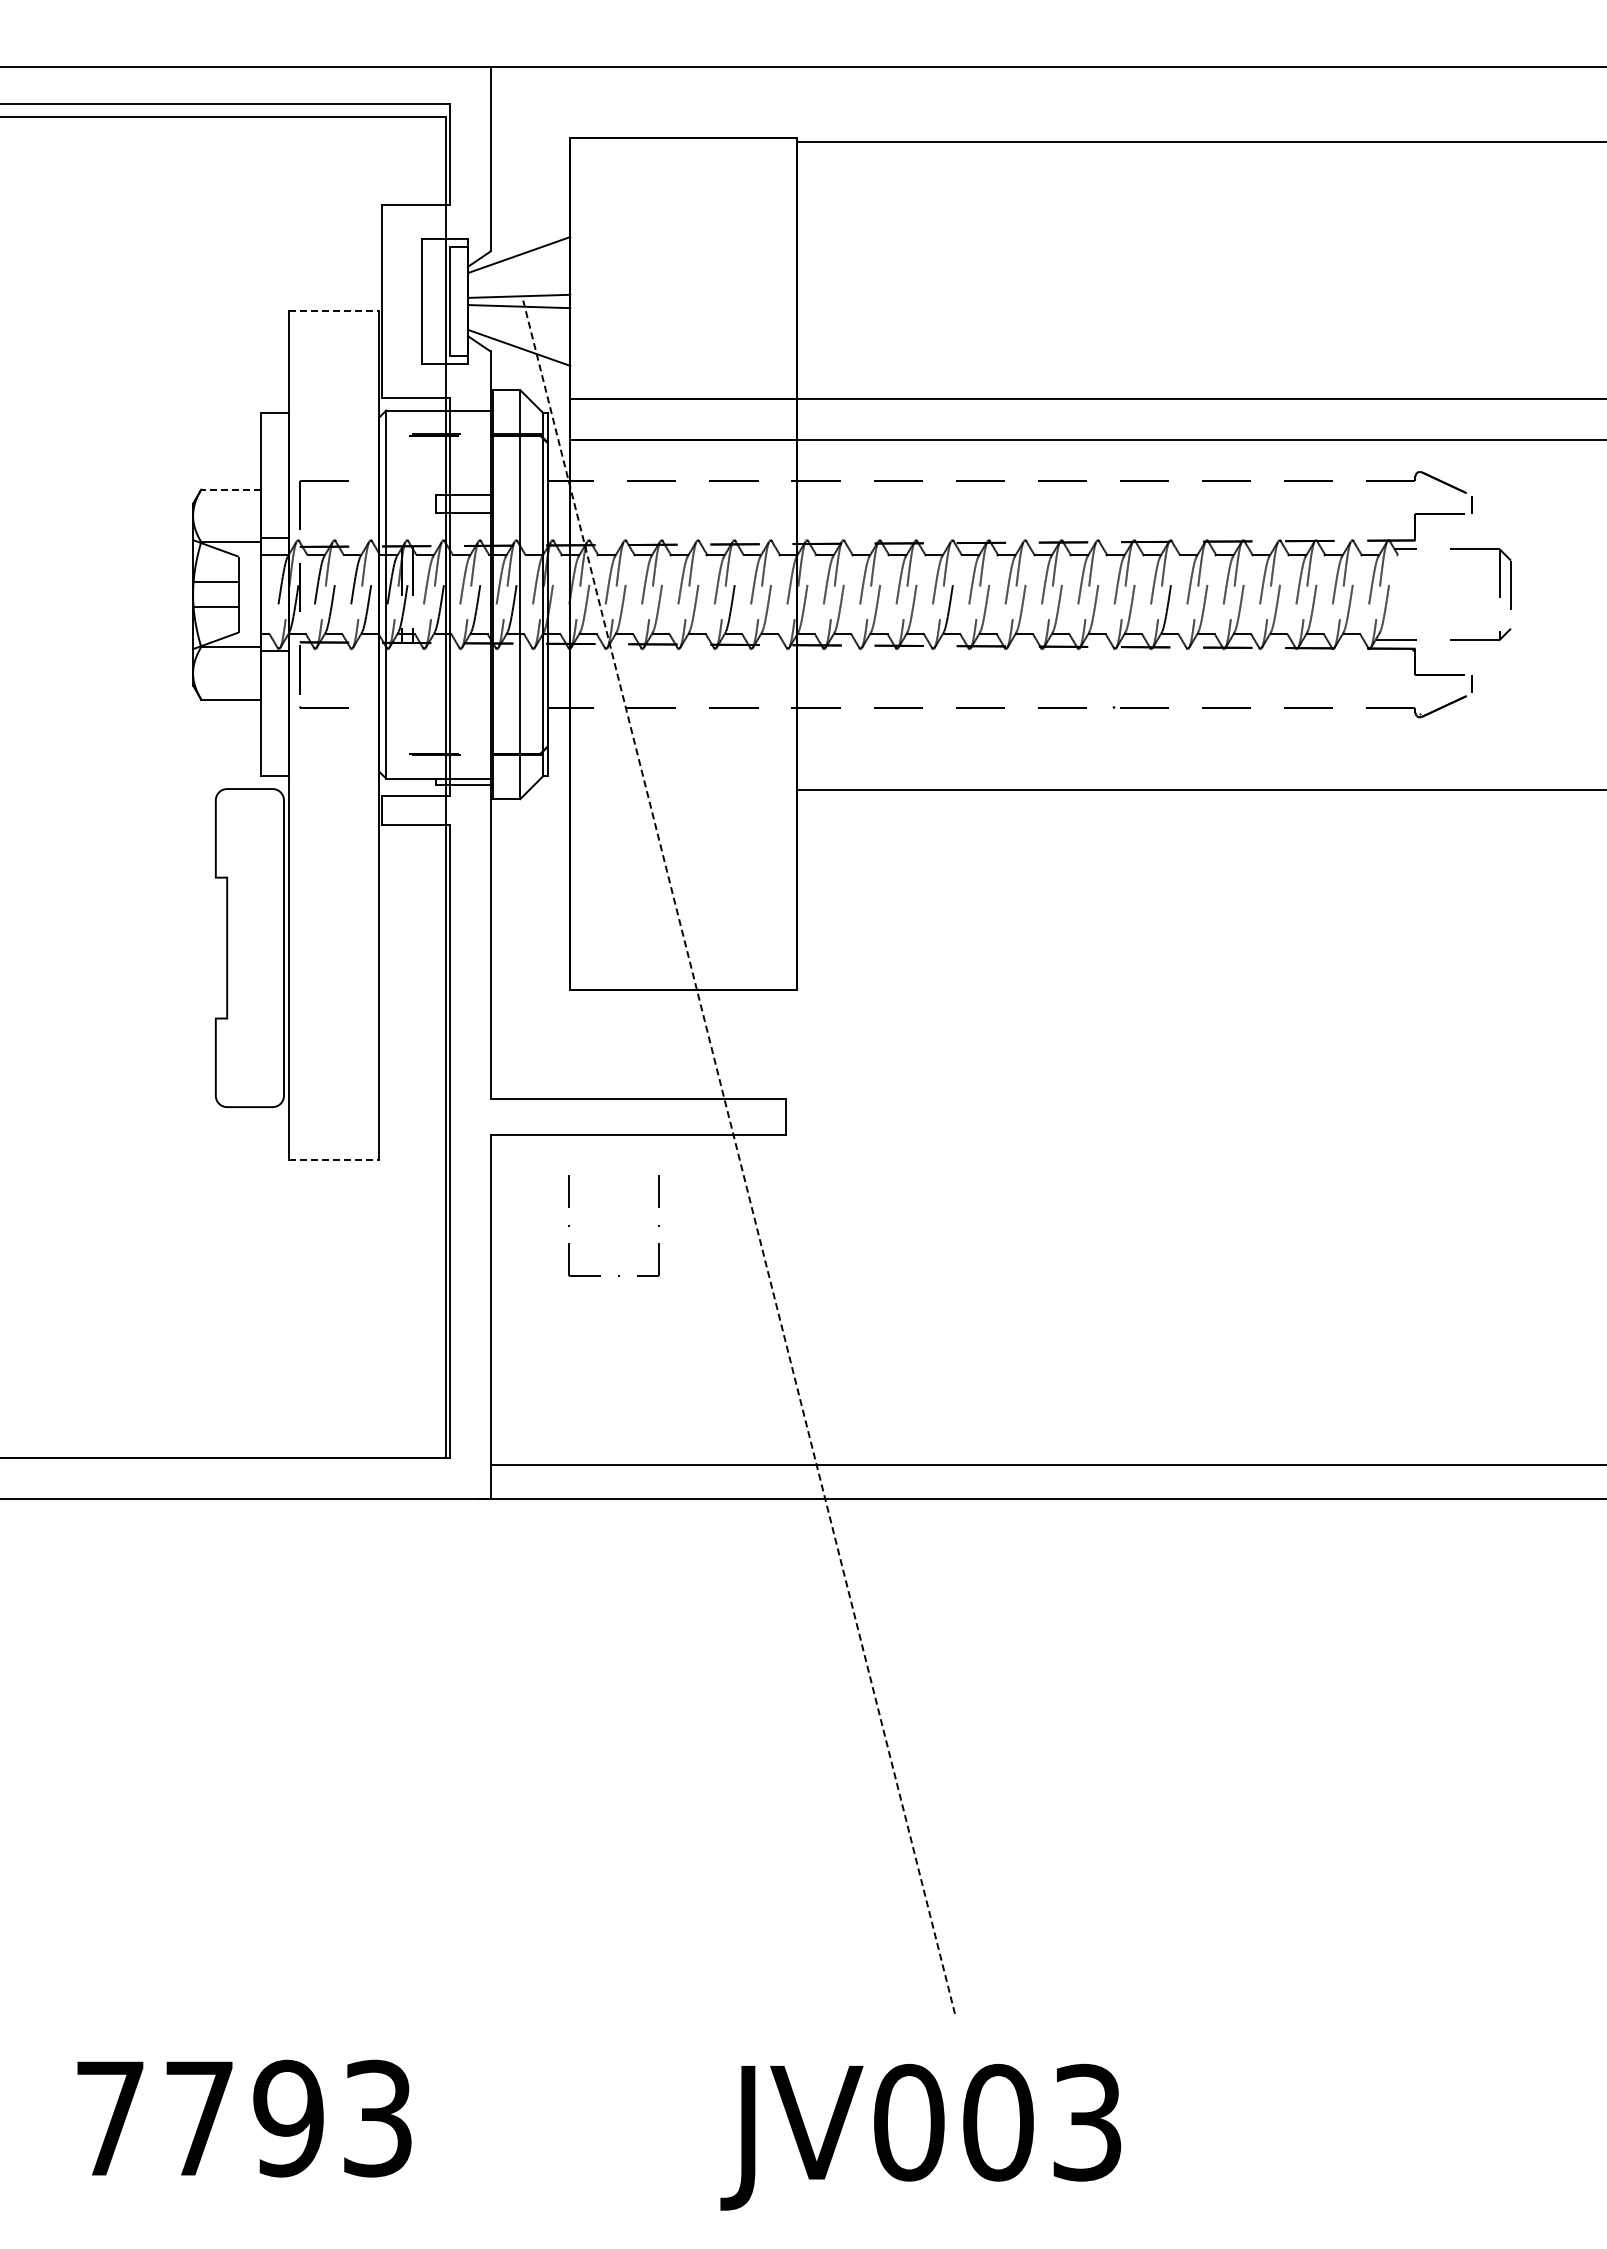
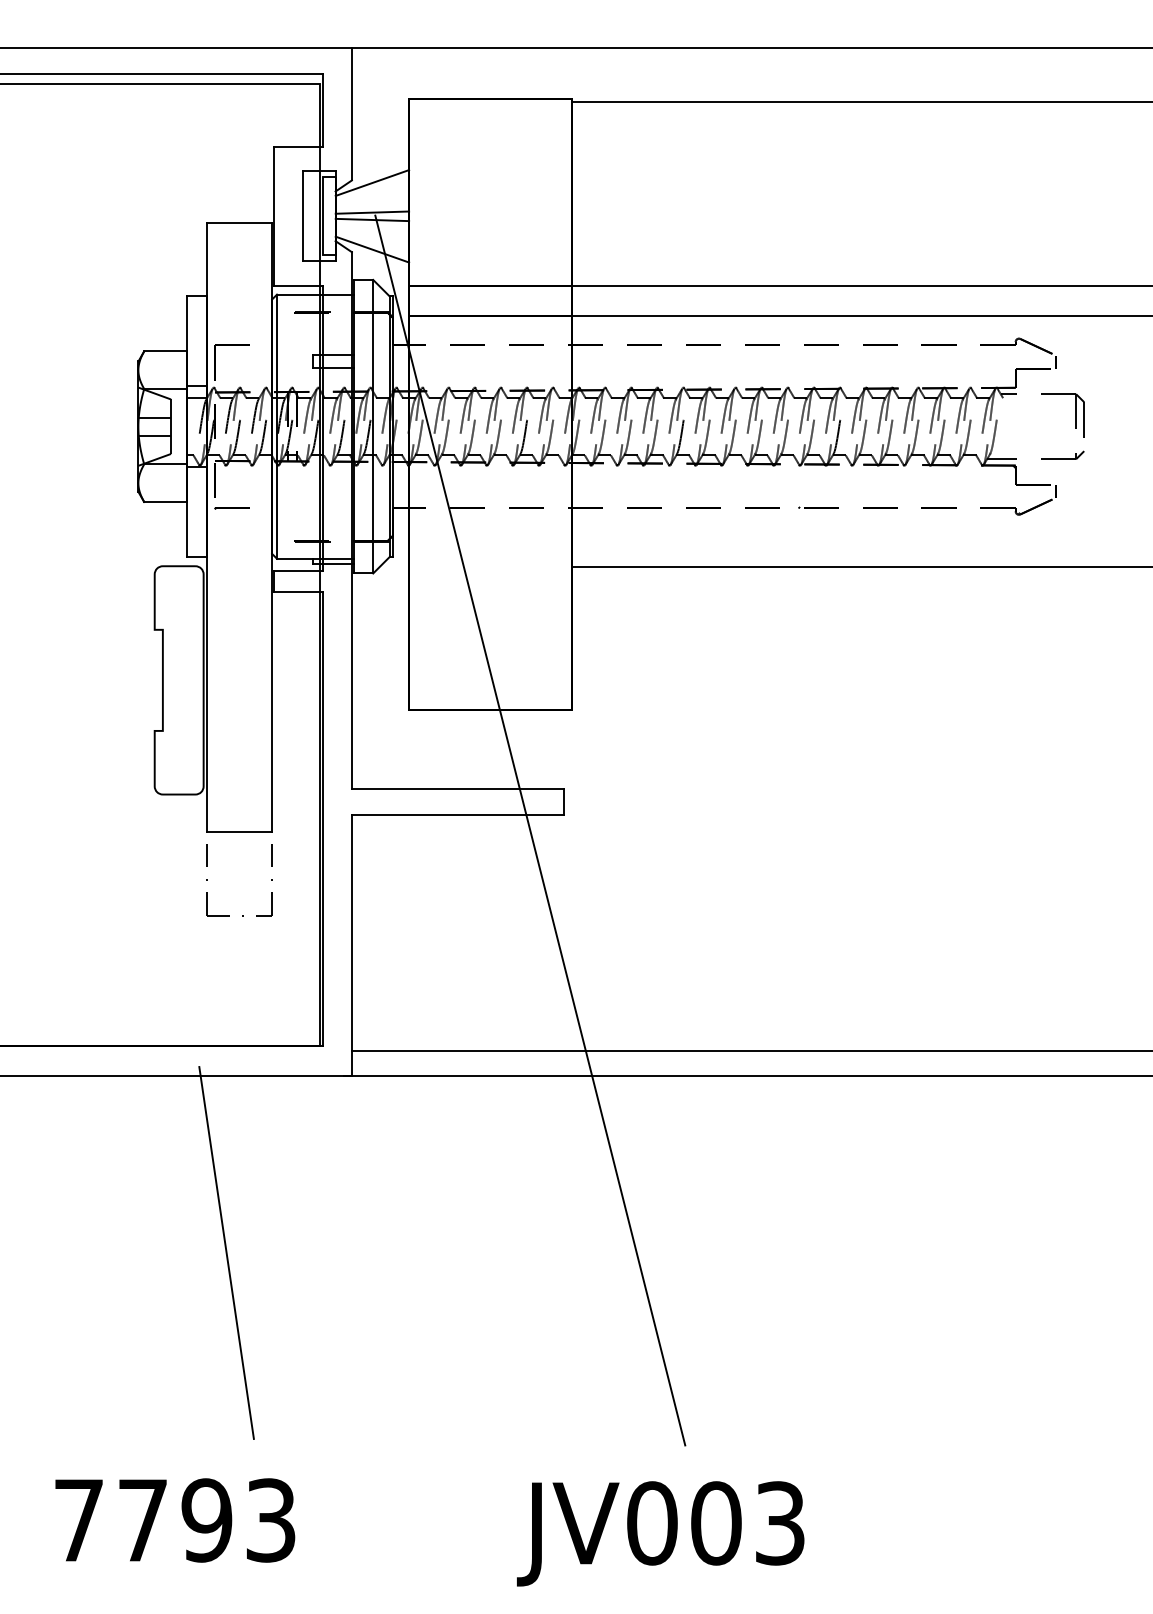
line: (334, 310) -> (239, 222), dashed -> solid
line: (230, 489) -> (165, 351), dashed -> solid
line: (739, 1157) -> (530, 830), dashed -> solid
line: (334, 1159) -> (239, 832), dashed -> solid
part: (569, 1225) -> (207, 879), moved
line: (315, 1745) -> (226, 1252), added

